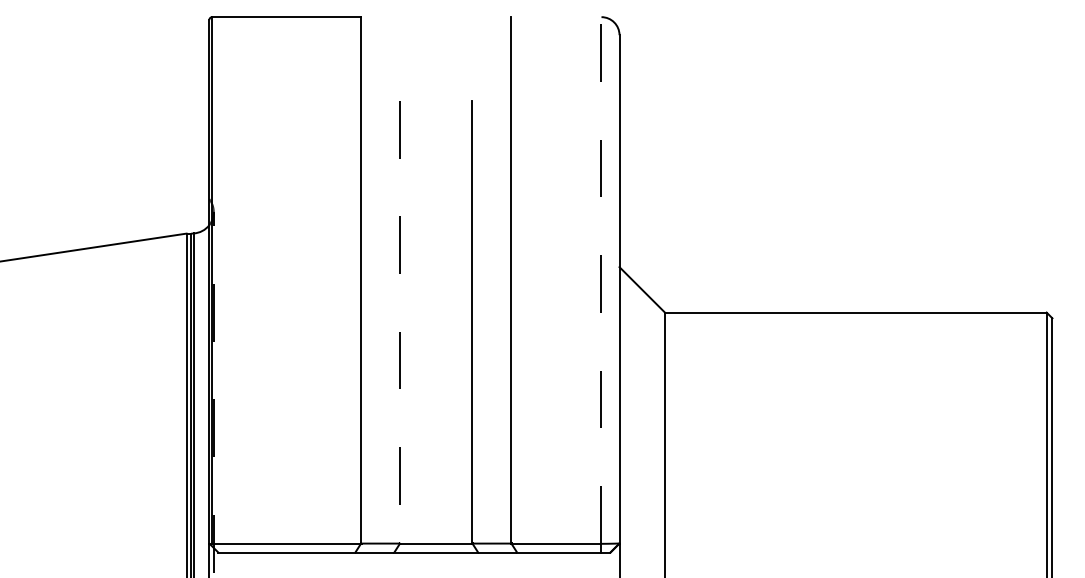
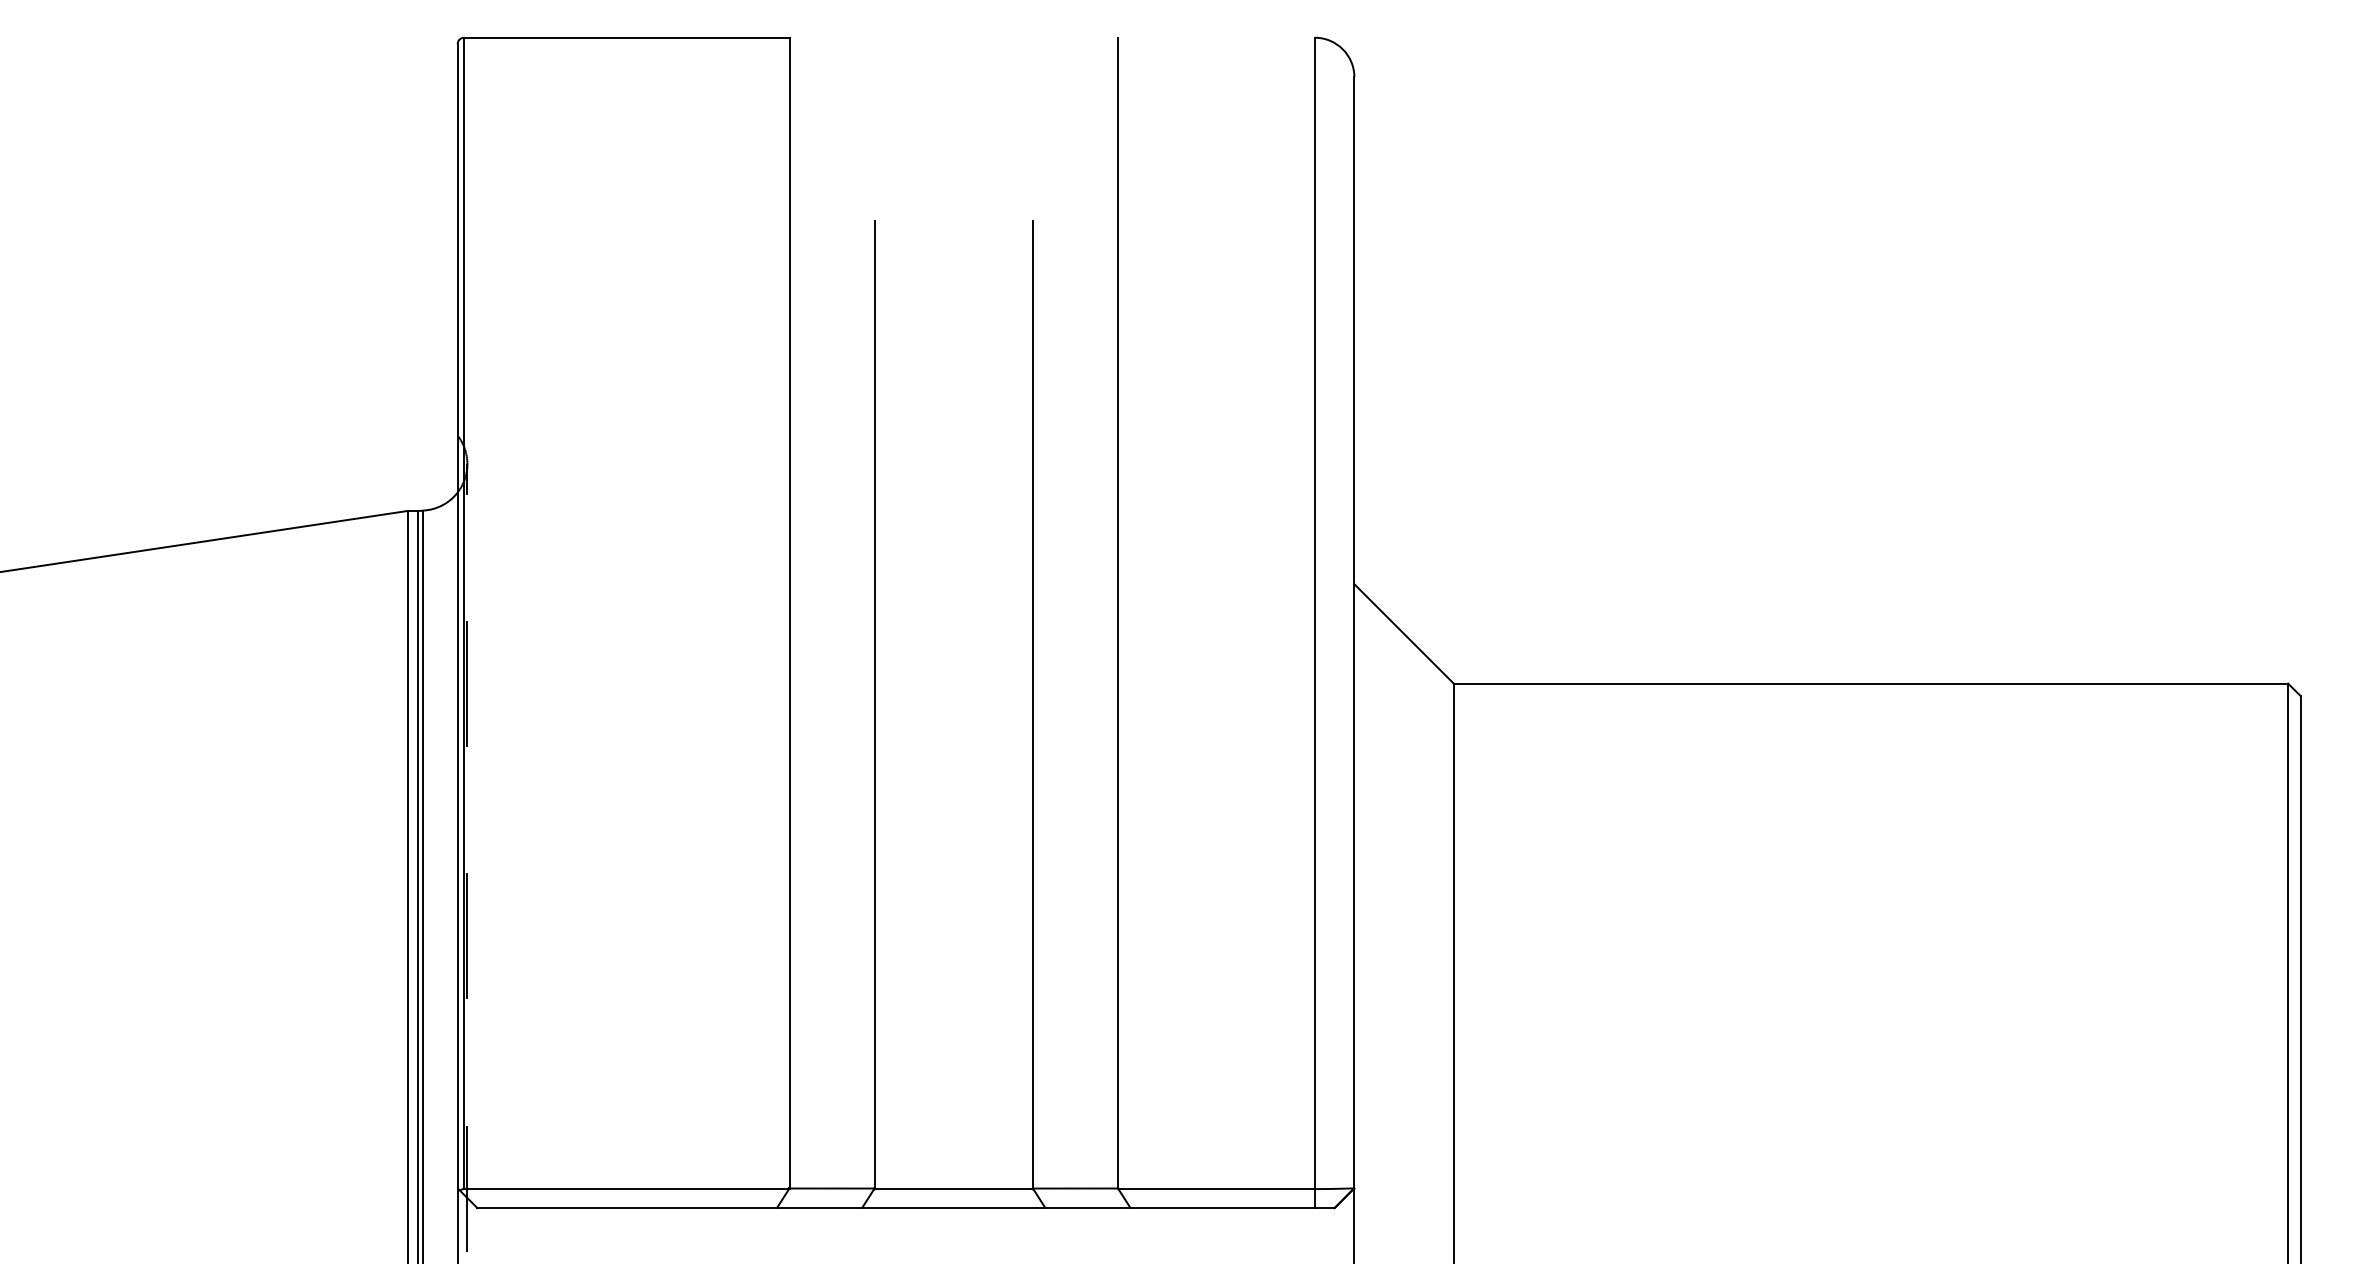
line: (601, 280) -> (1314, 613), dashed -> solid
line: (400, 322) -> (875, 705), dashed -> solid

